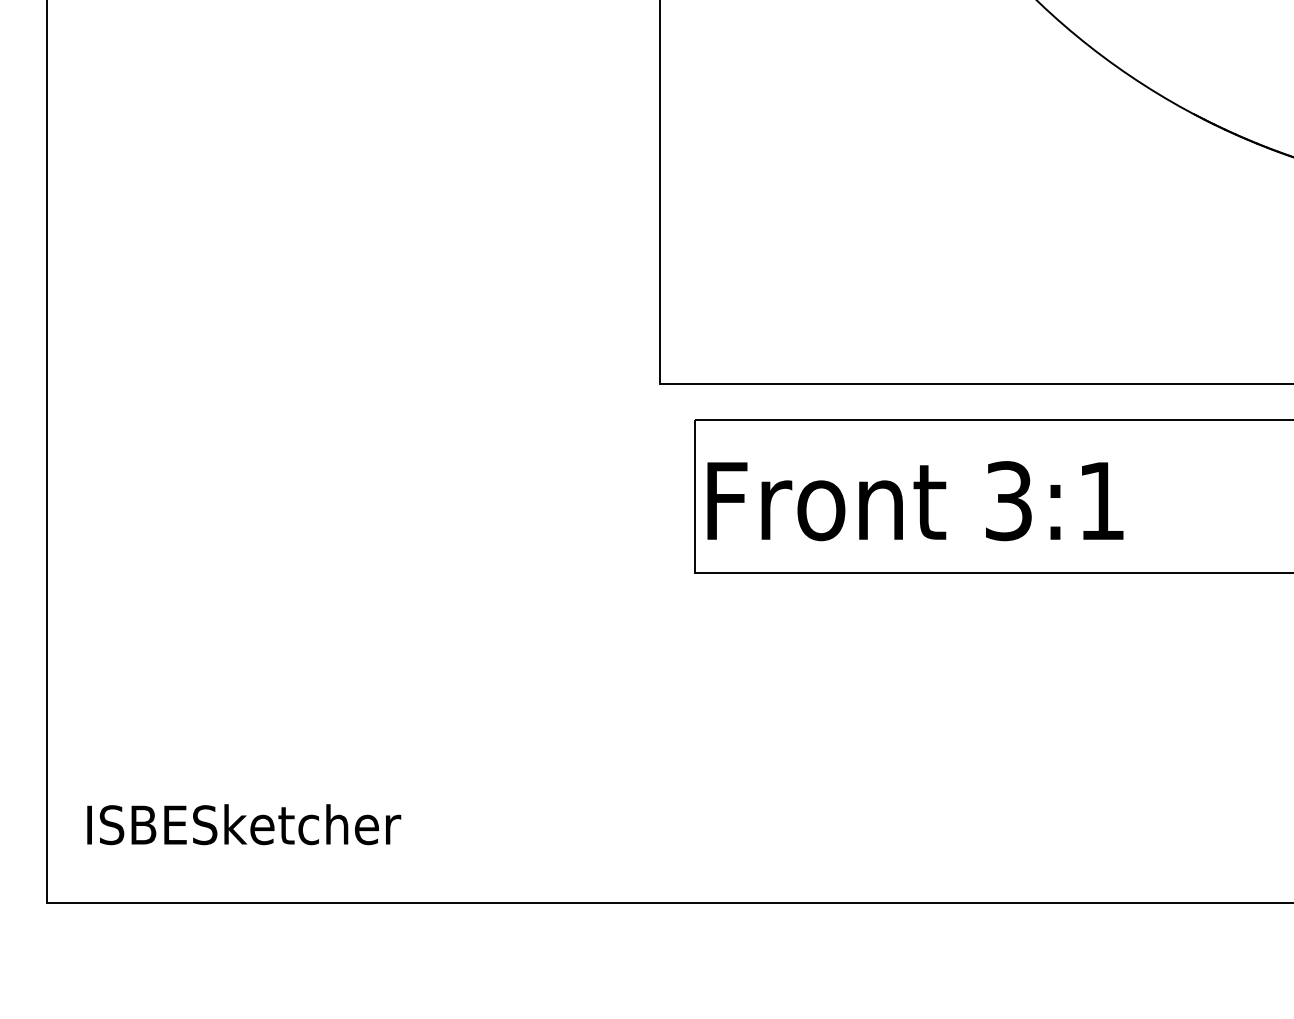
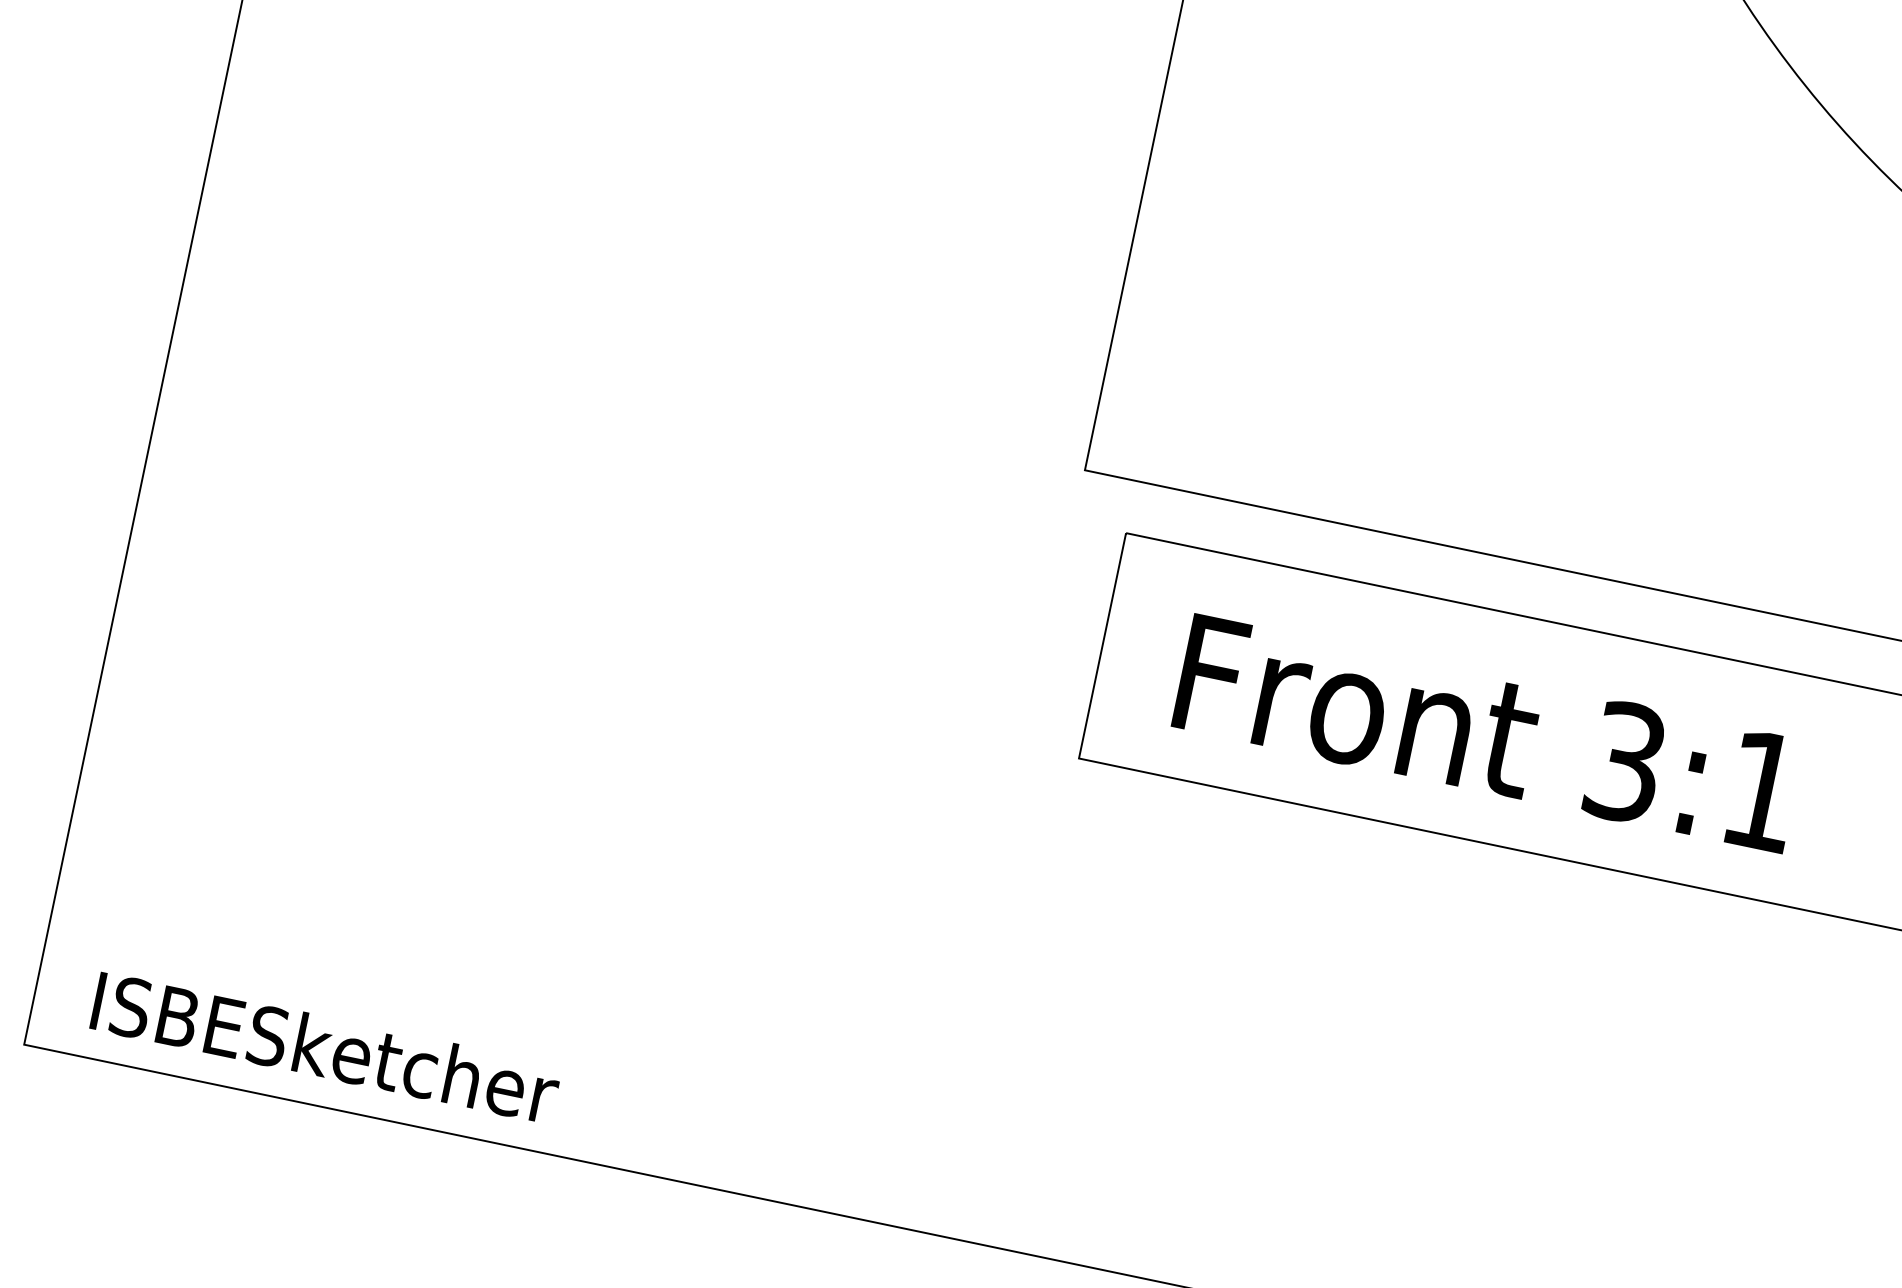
text: (915, 501) -> (1488, 734), moved
text: (244, 824) -> (326, 1047), moved

